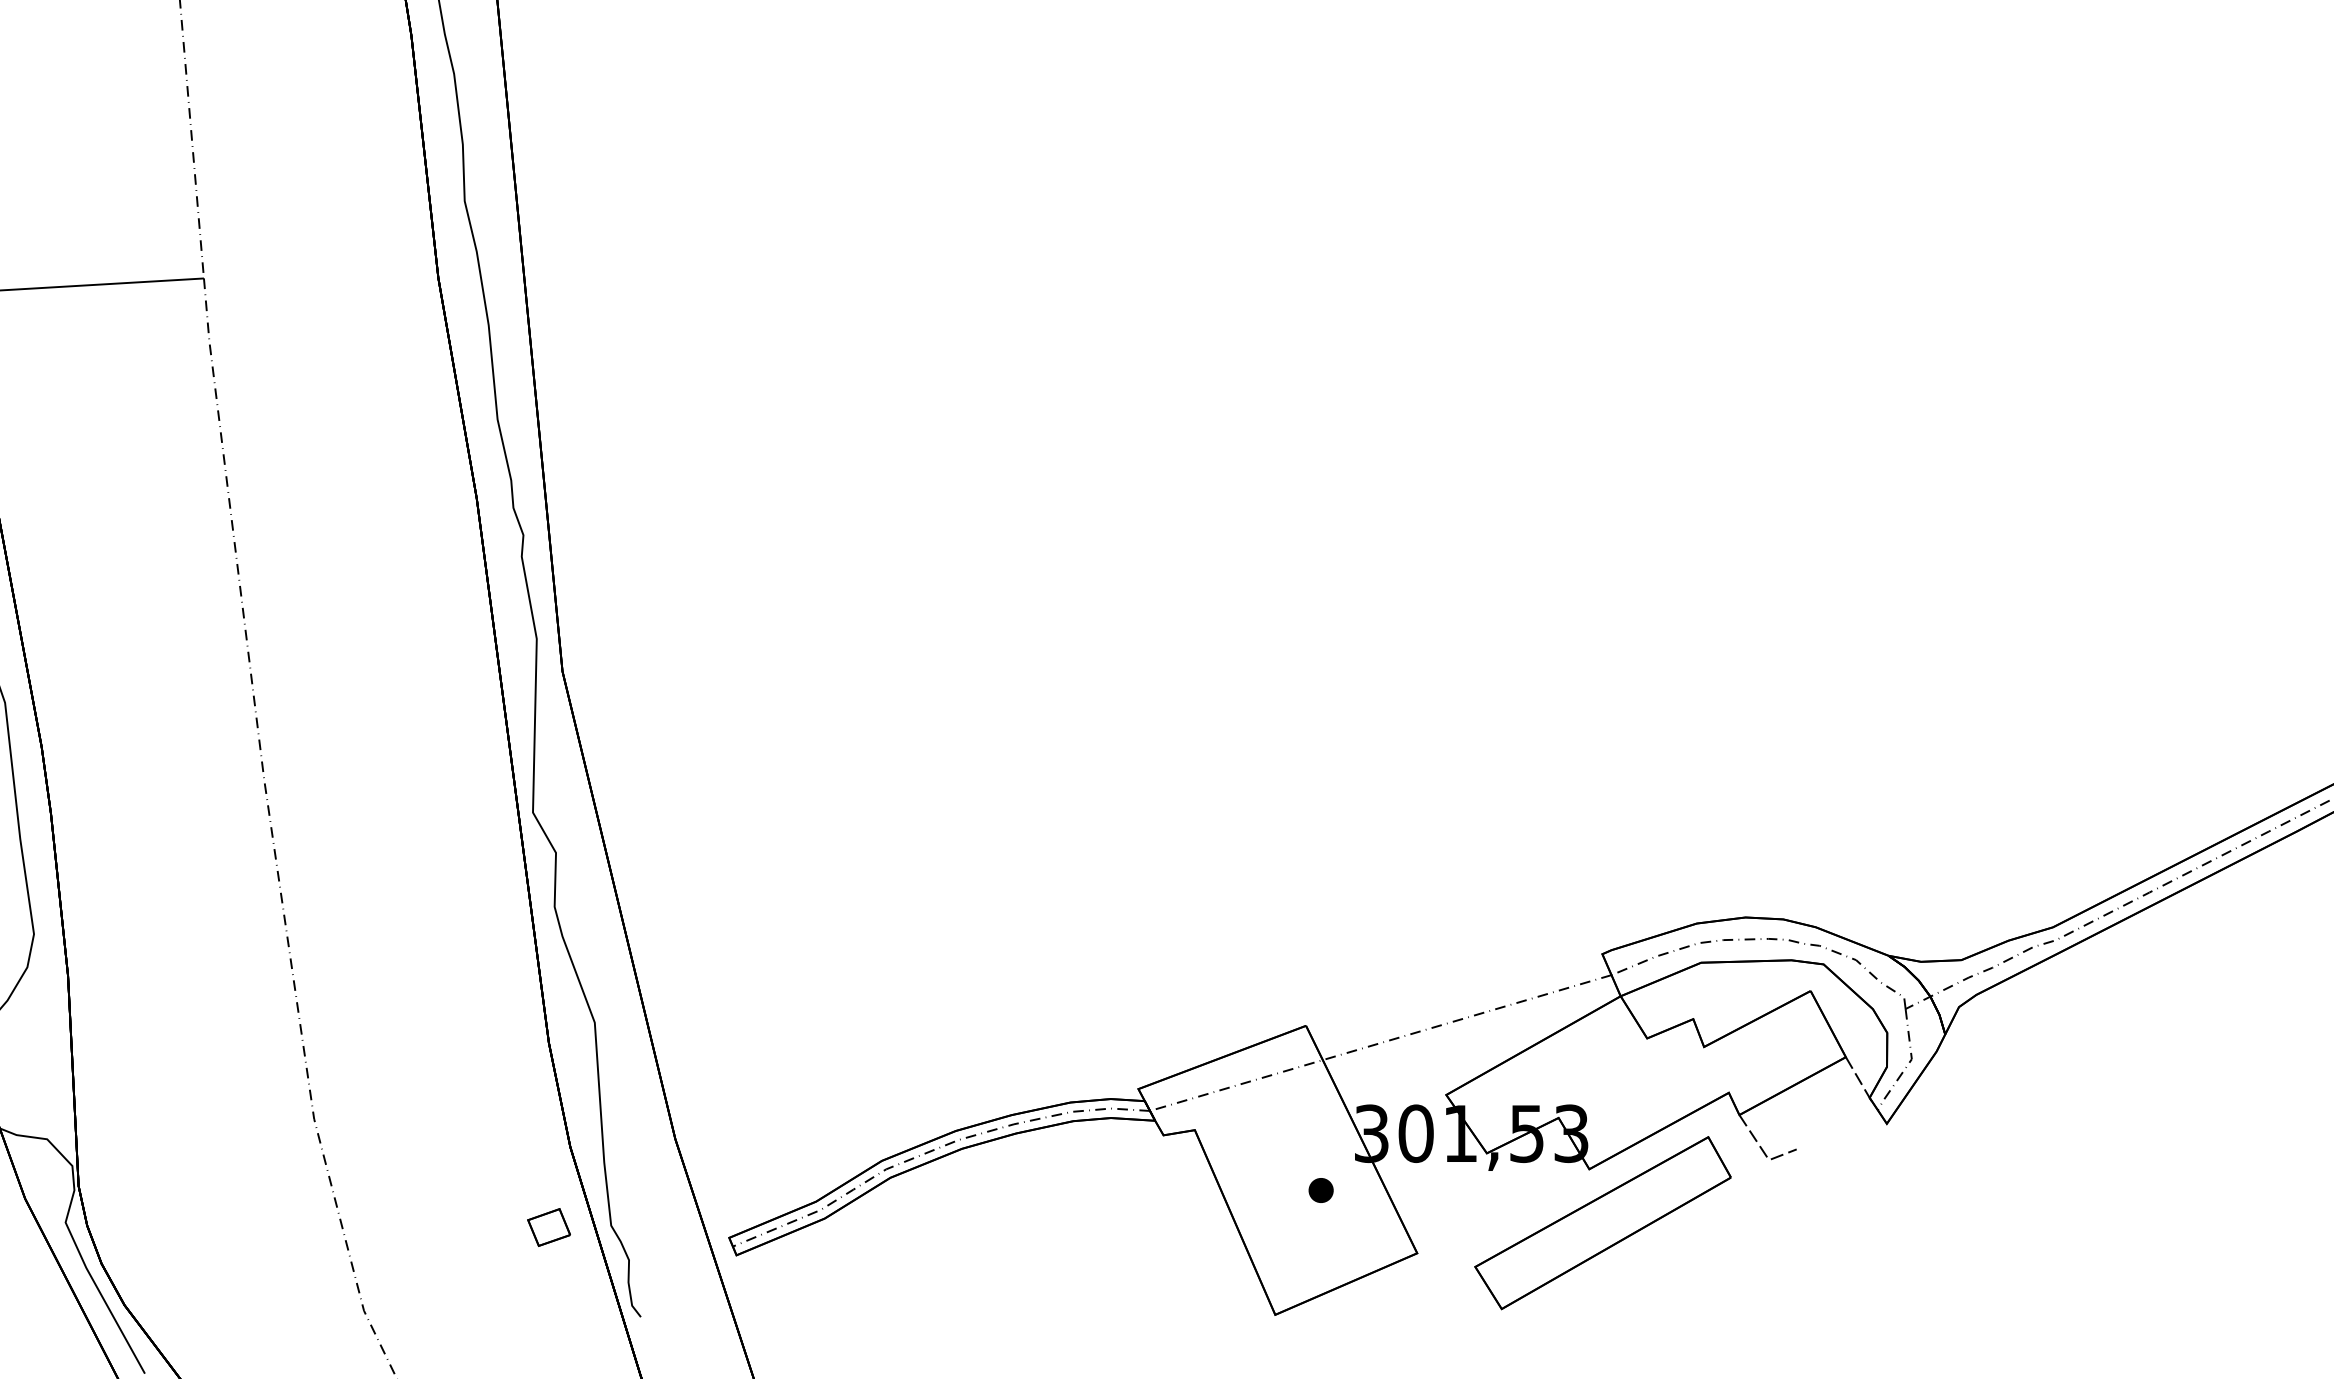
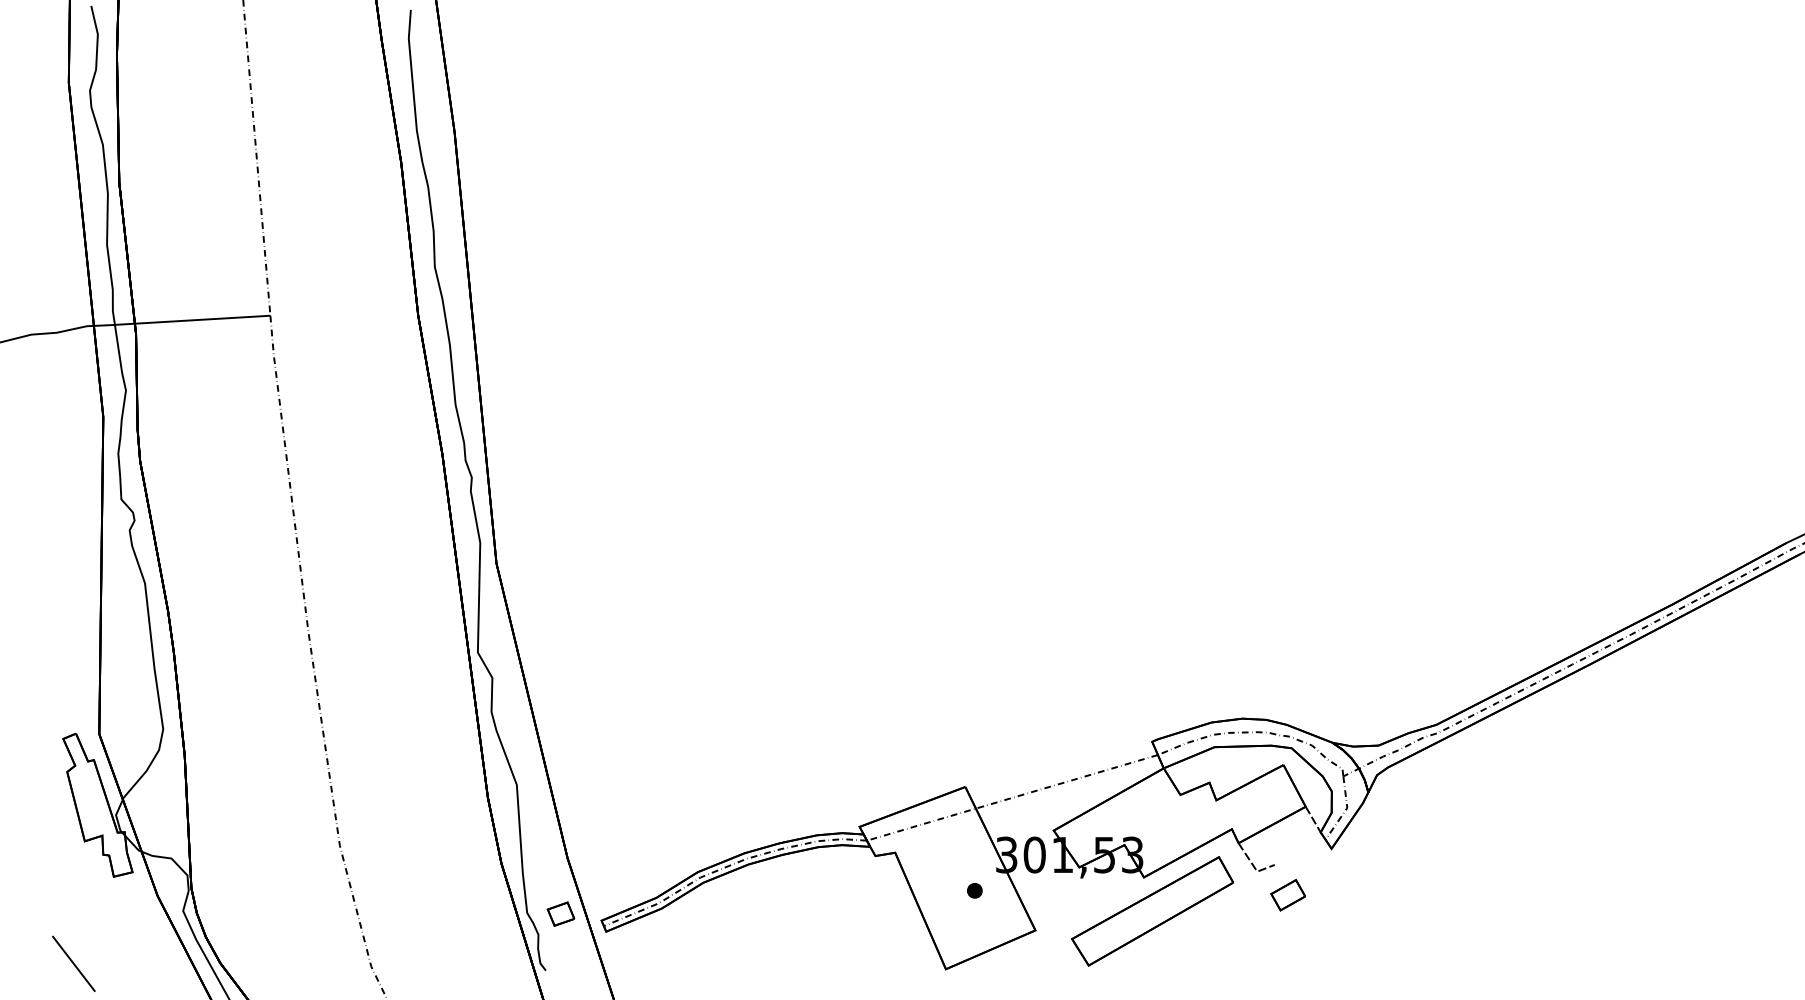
part: (1816, 1197) -> (1287, 895), added
part: (548, 1226) -> (560, 913), moved

